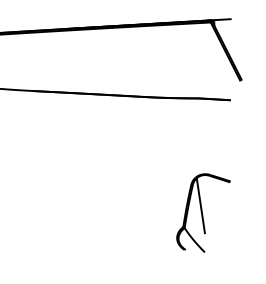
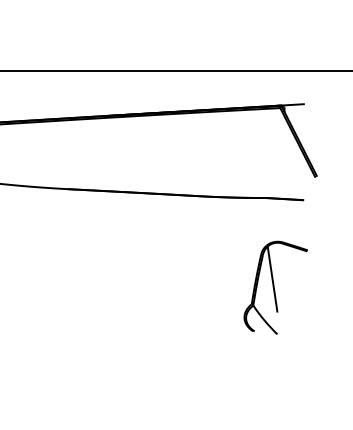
part: (203, 212) -> (275, 287), moved

